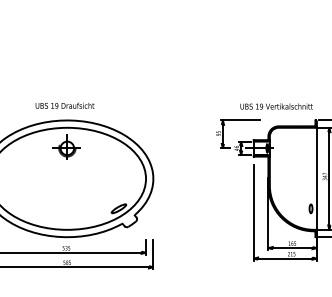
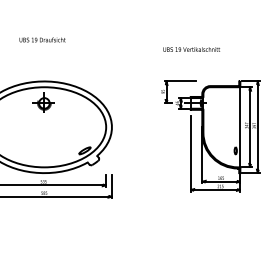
text: (64, 105) -> (42, 39), moved
text: (276, 106) -> (191, 49), moved

